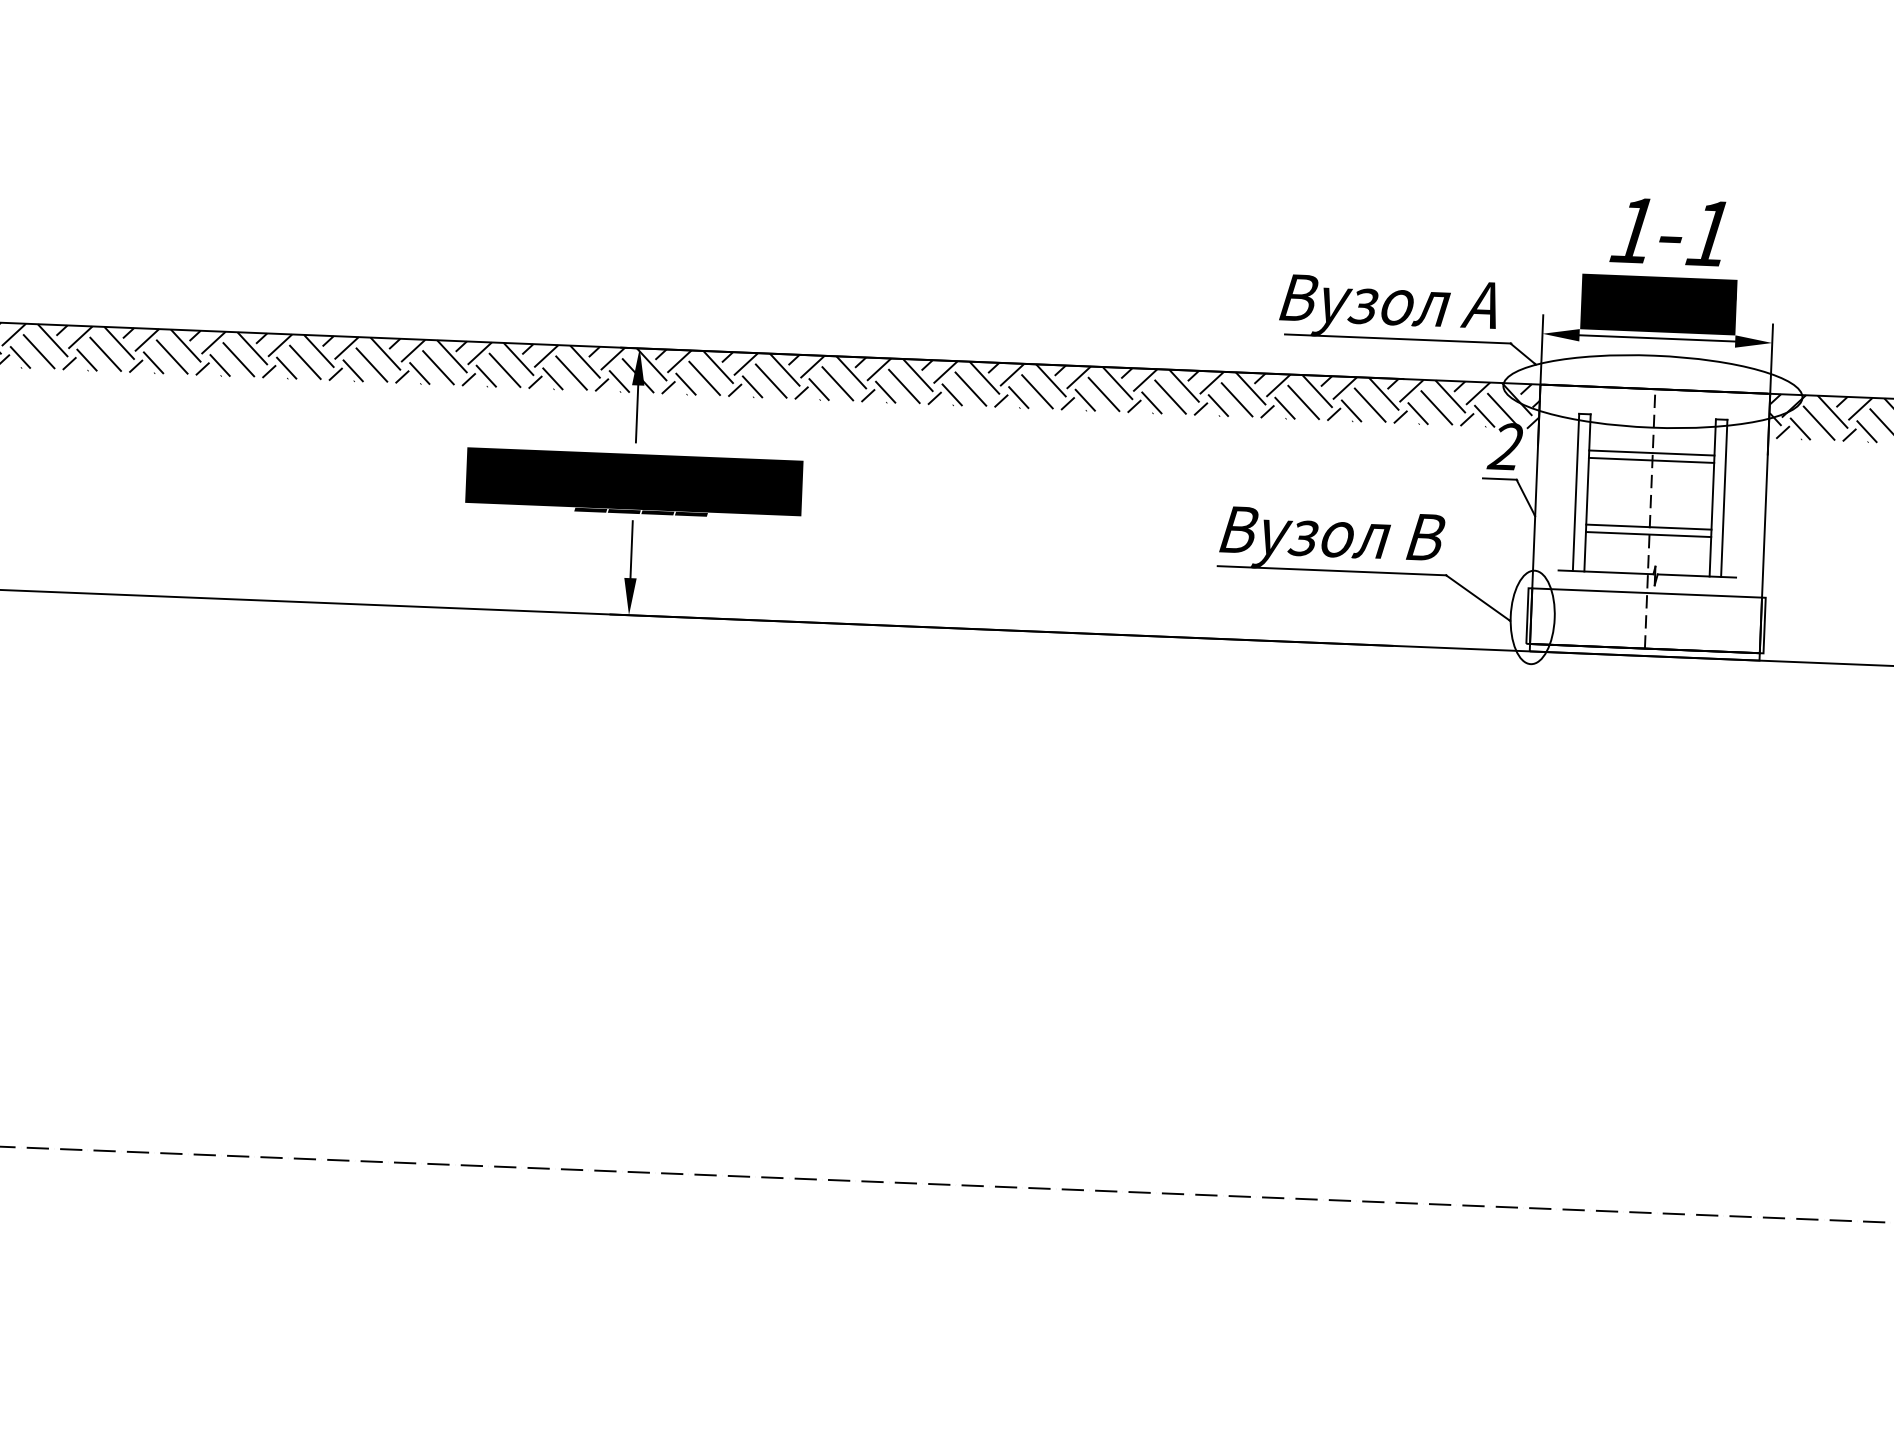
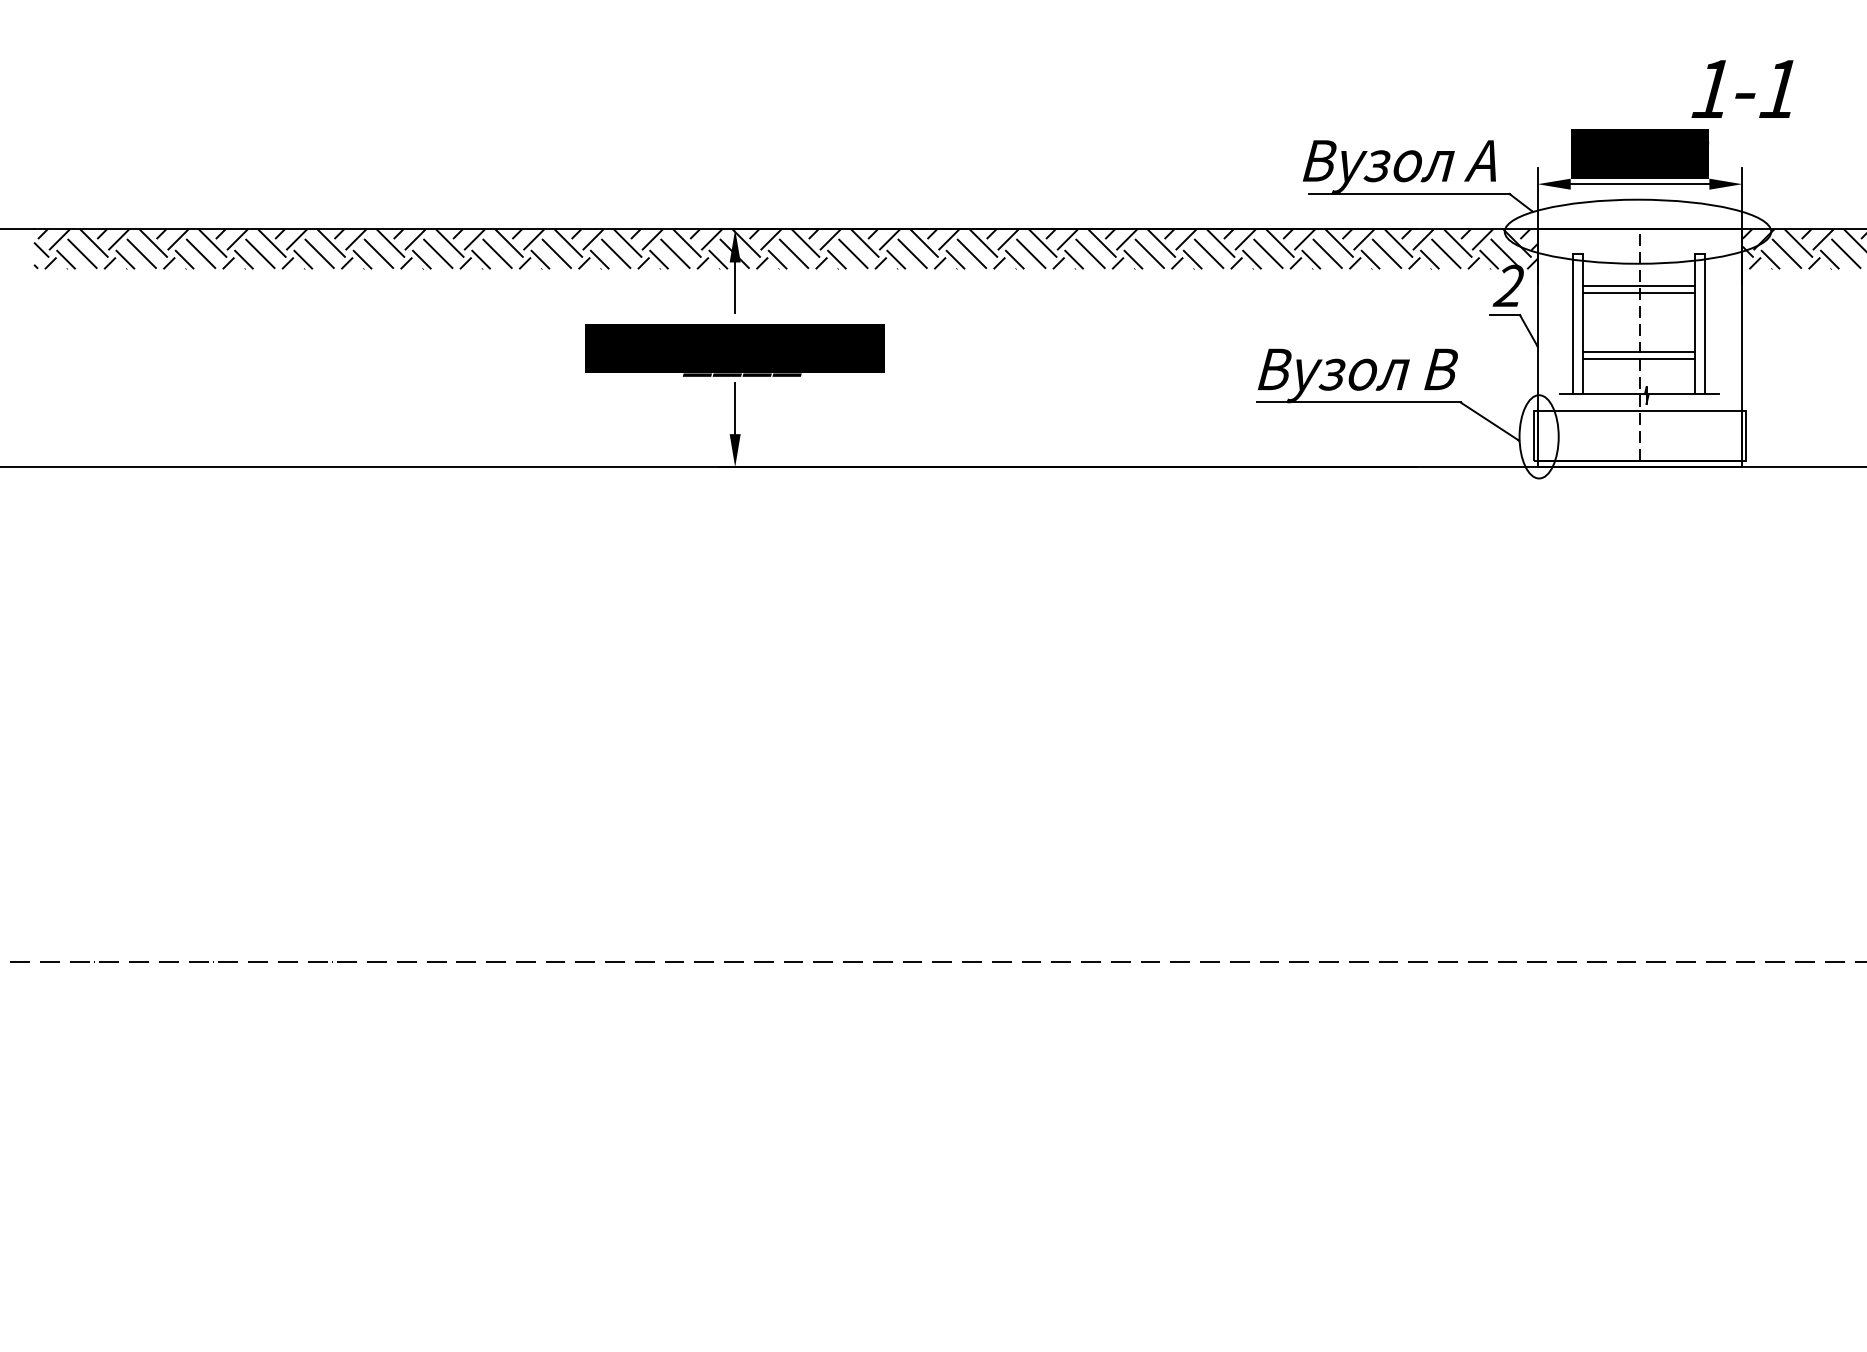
text: (1667, 231) -> (1742, 88), moved

